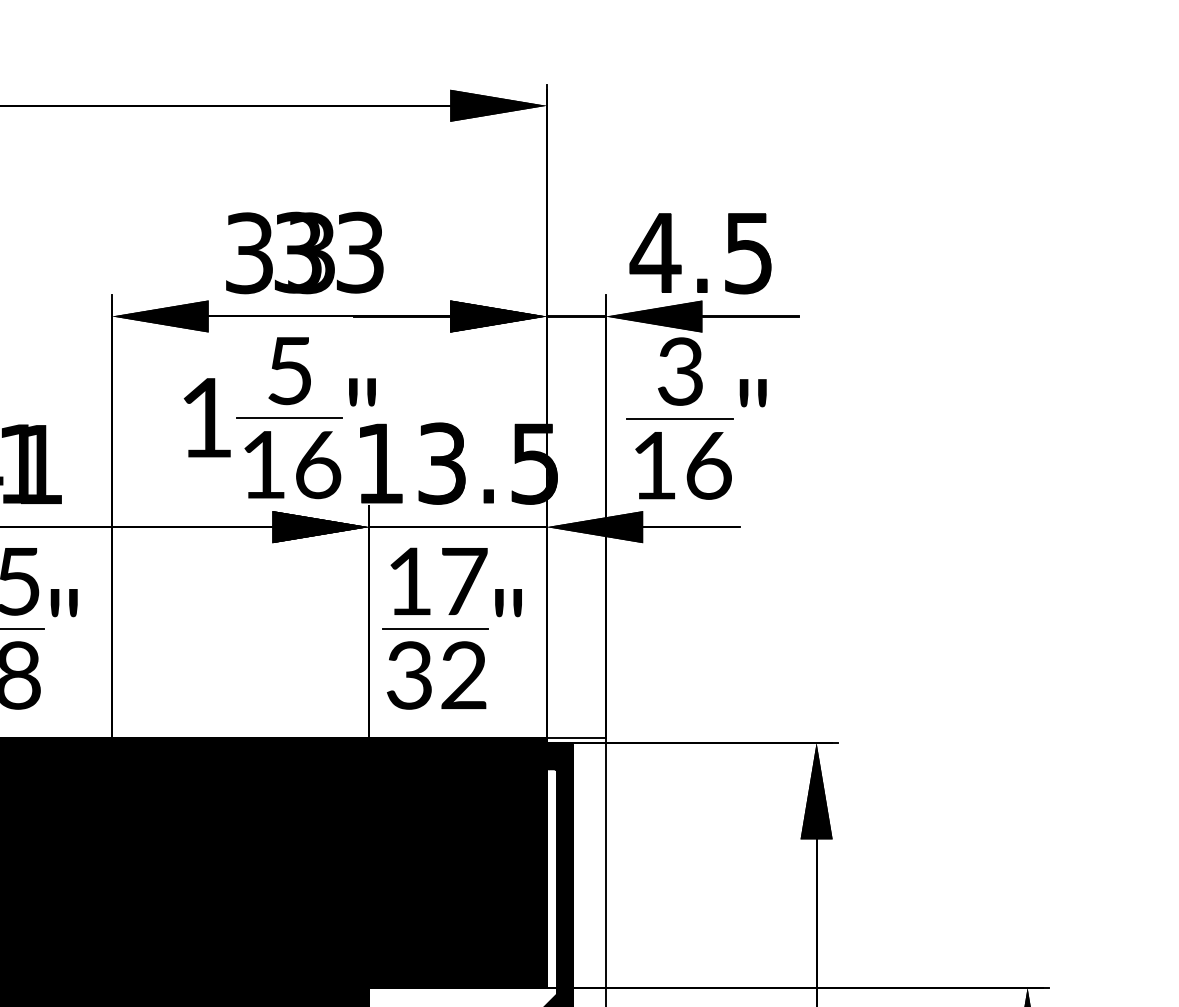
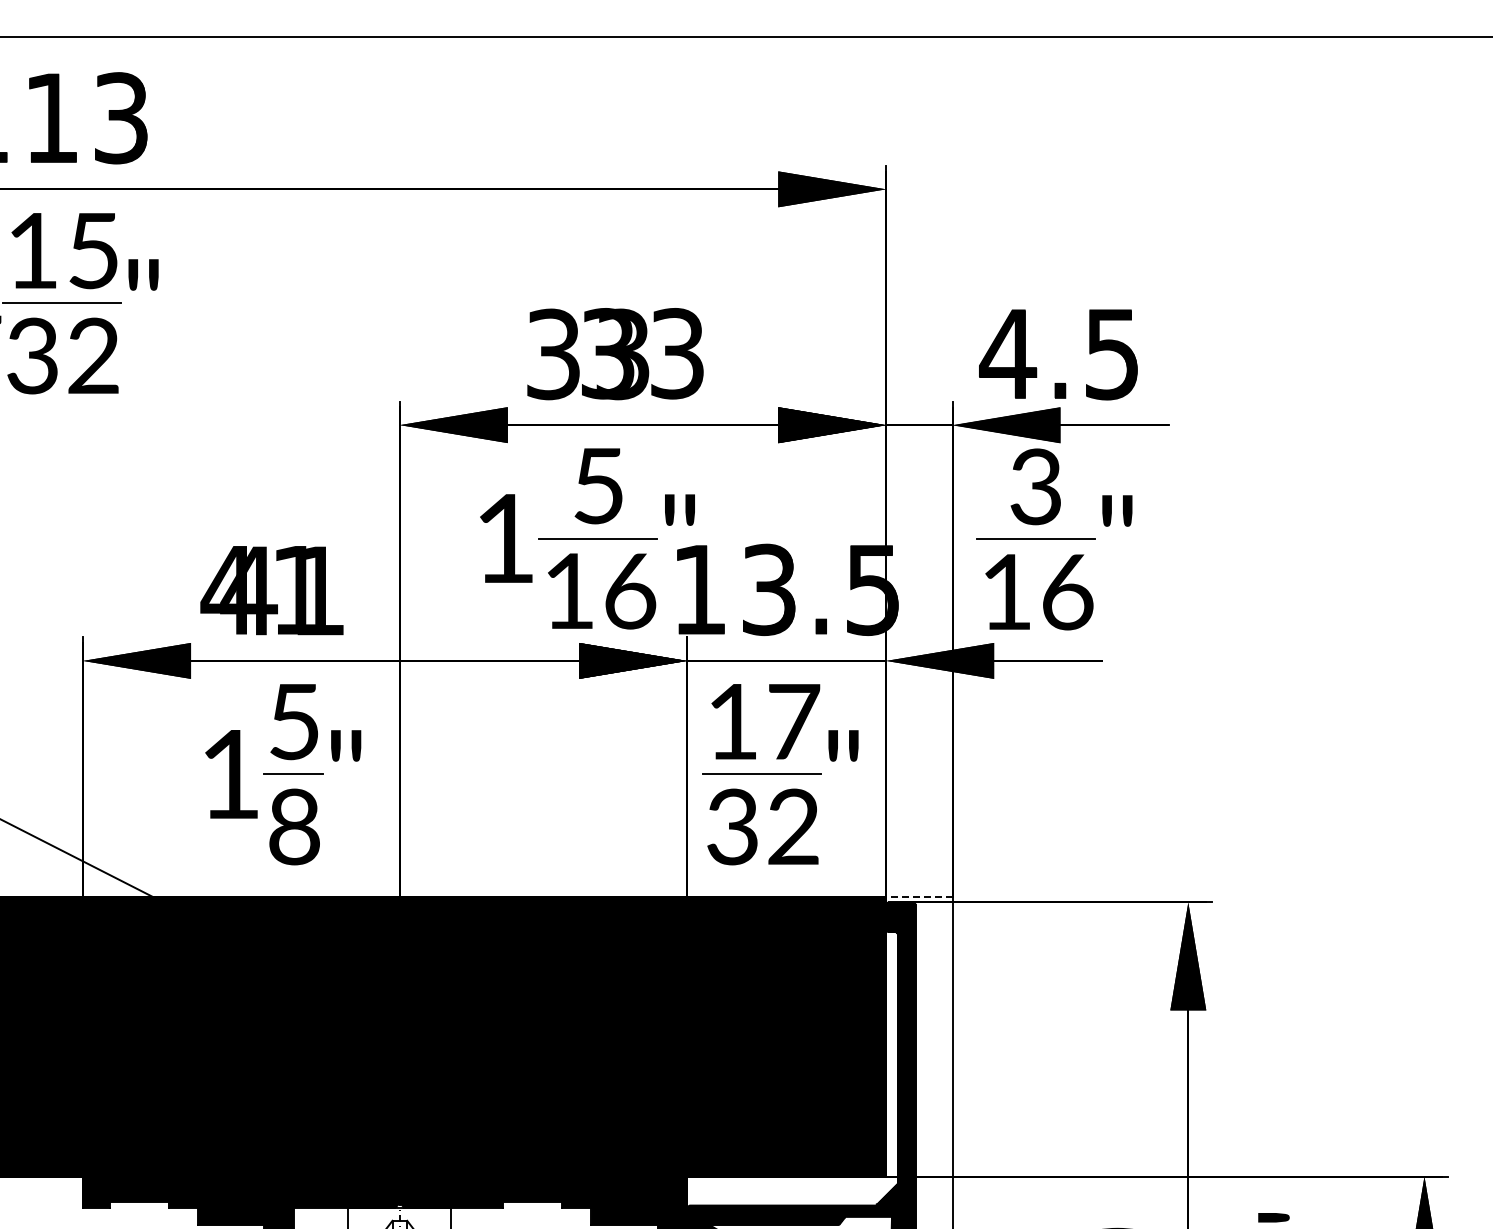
line: (575, 737) -> (918, 896), solid -> dashed

